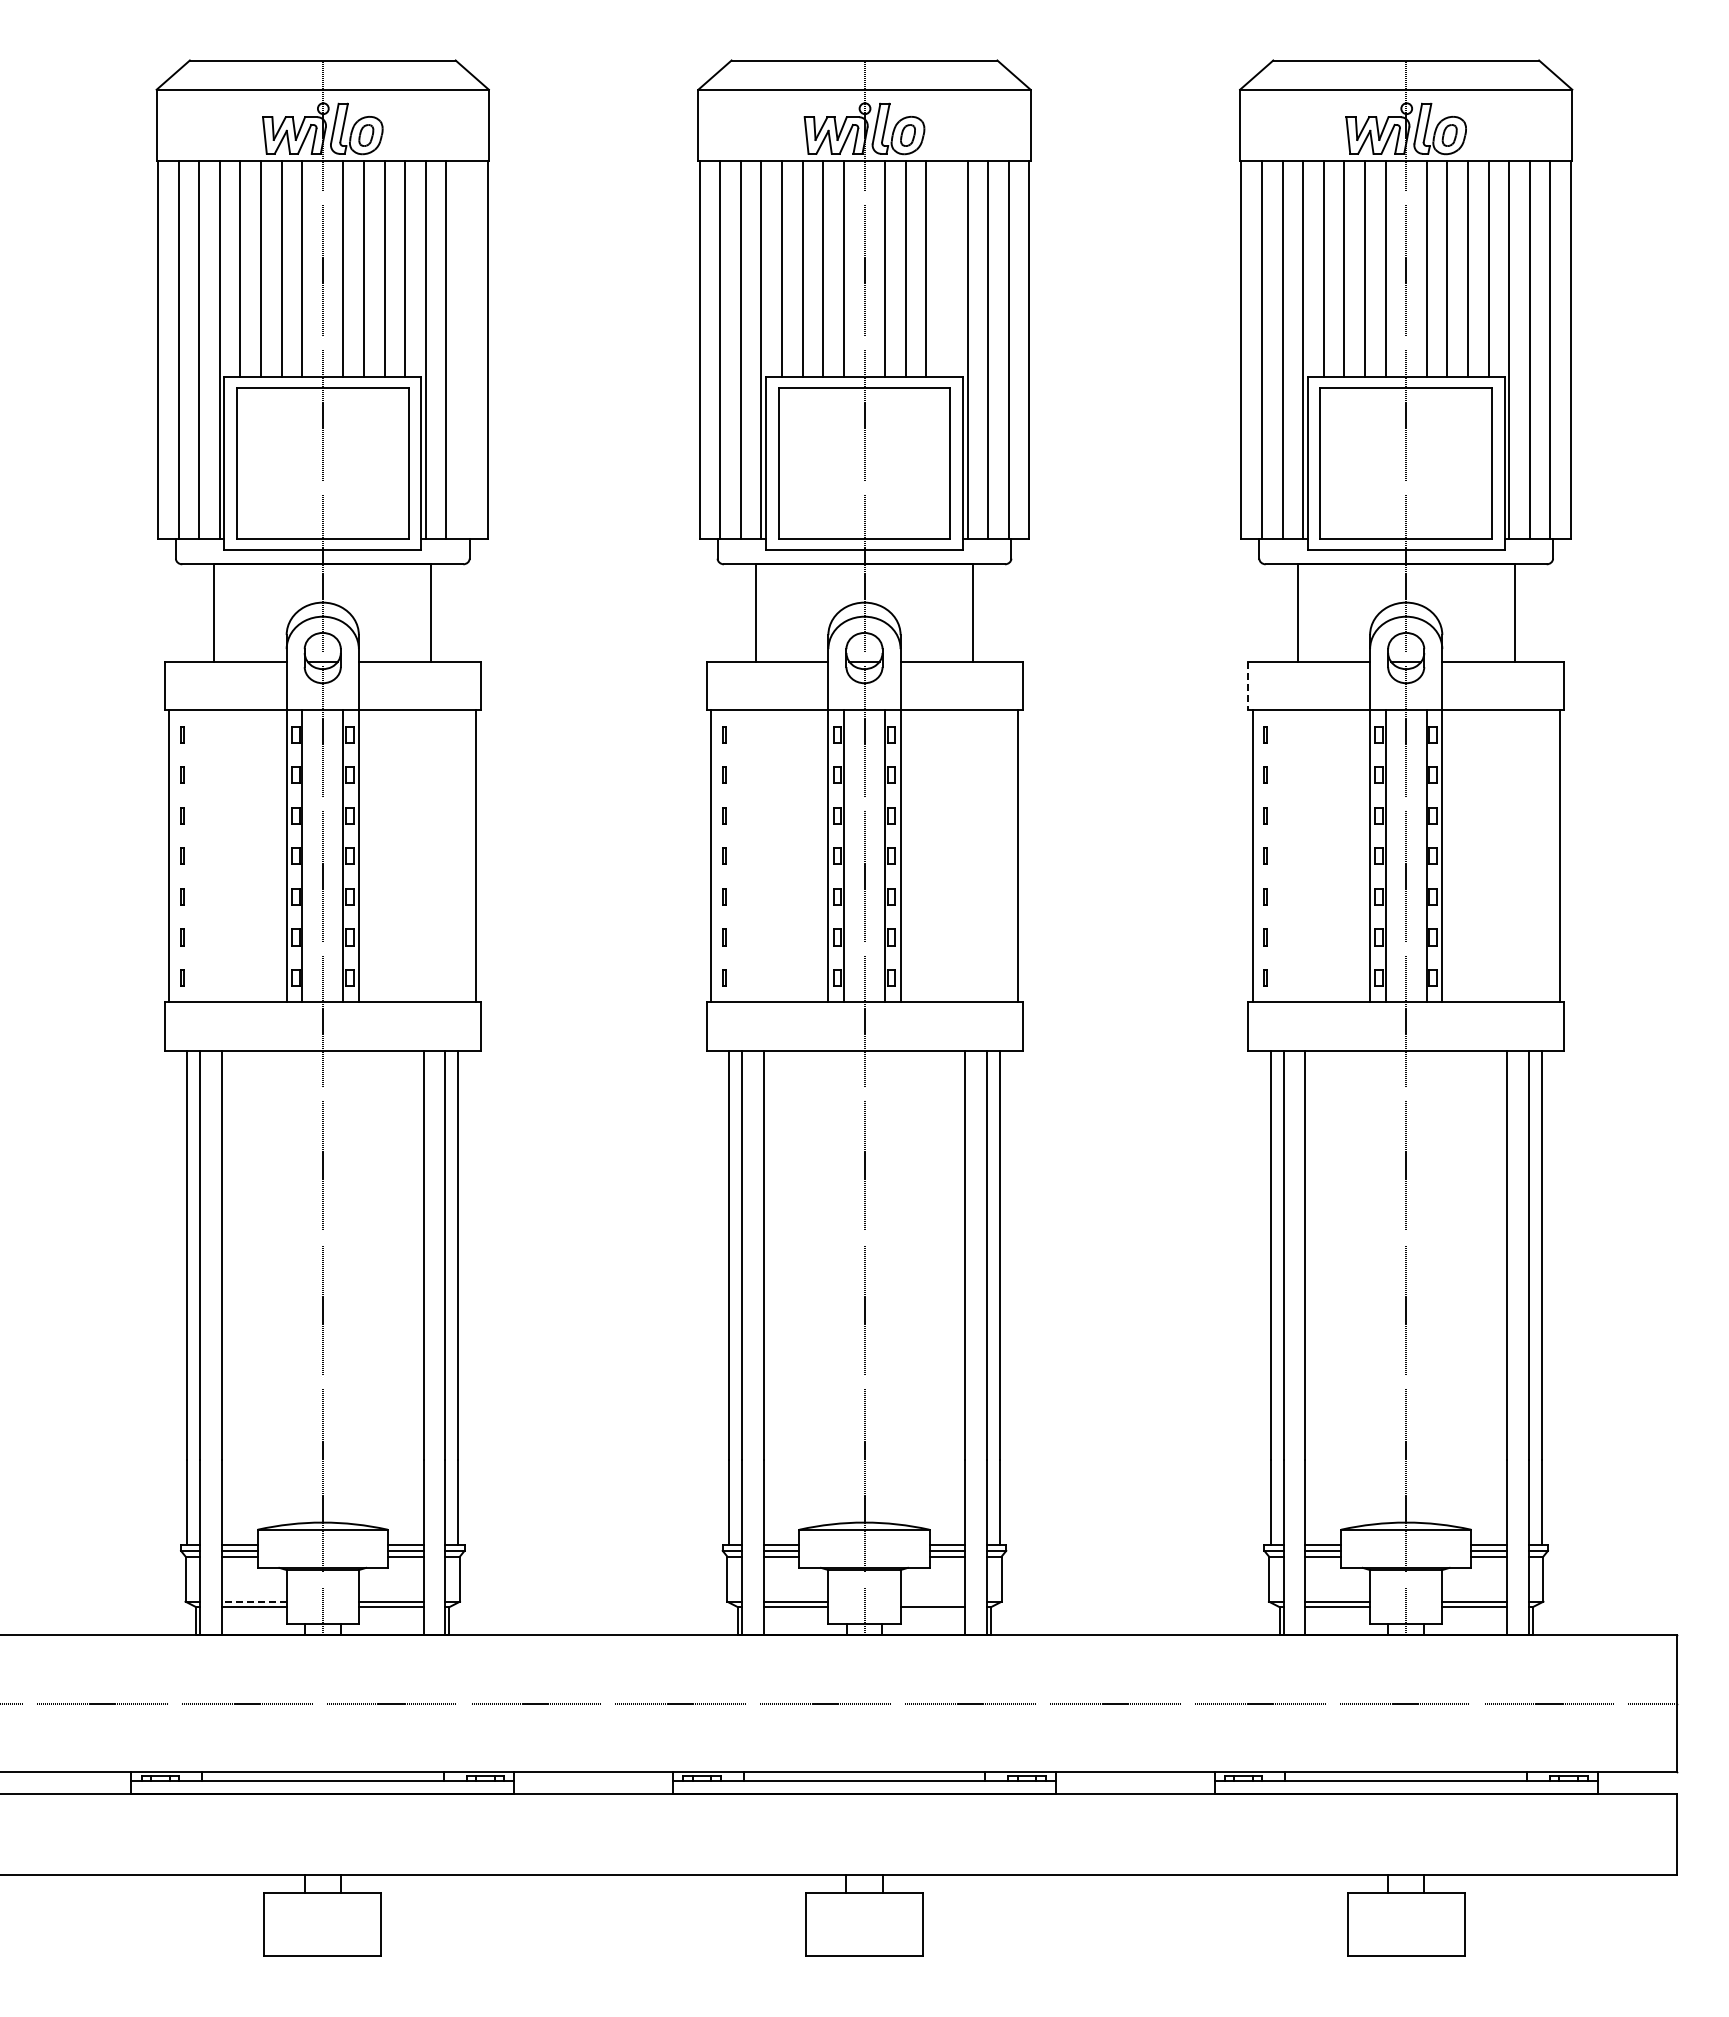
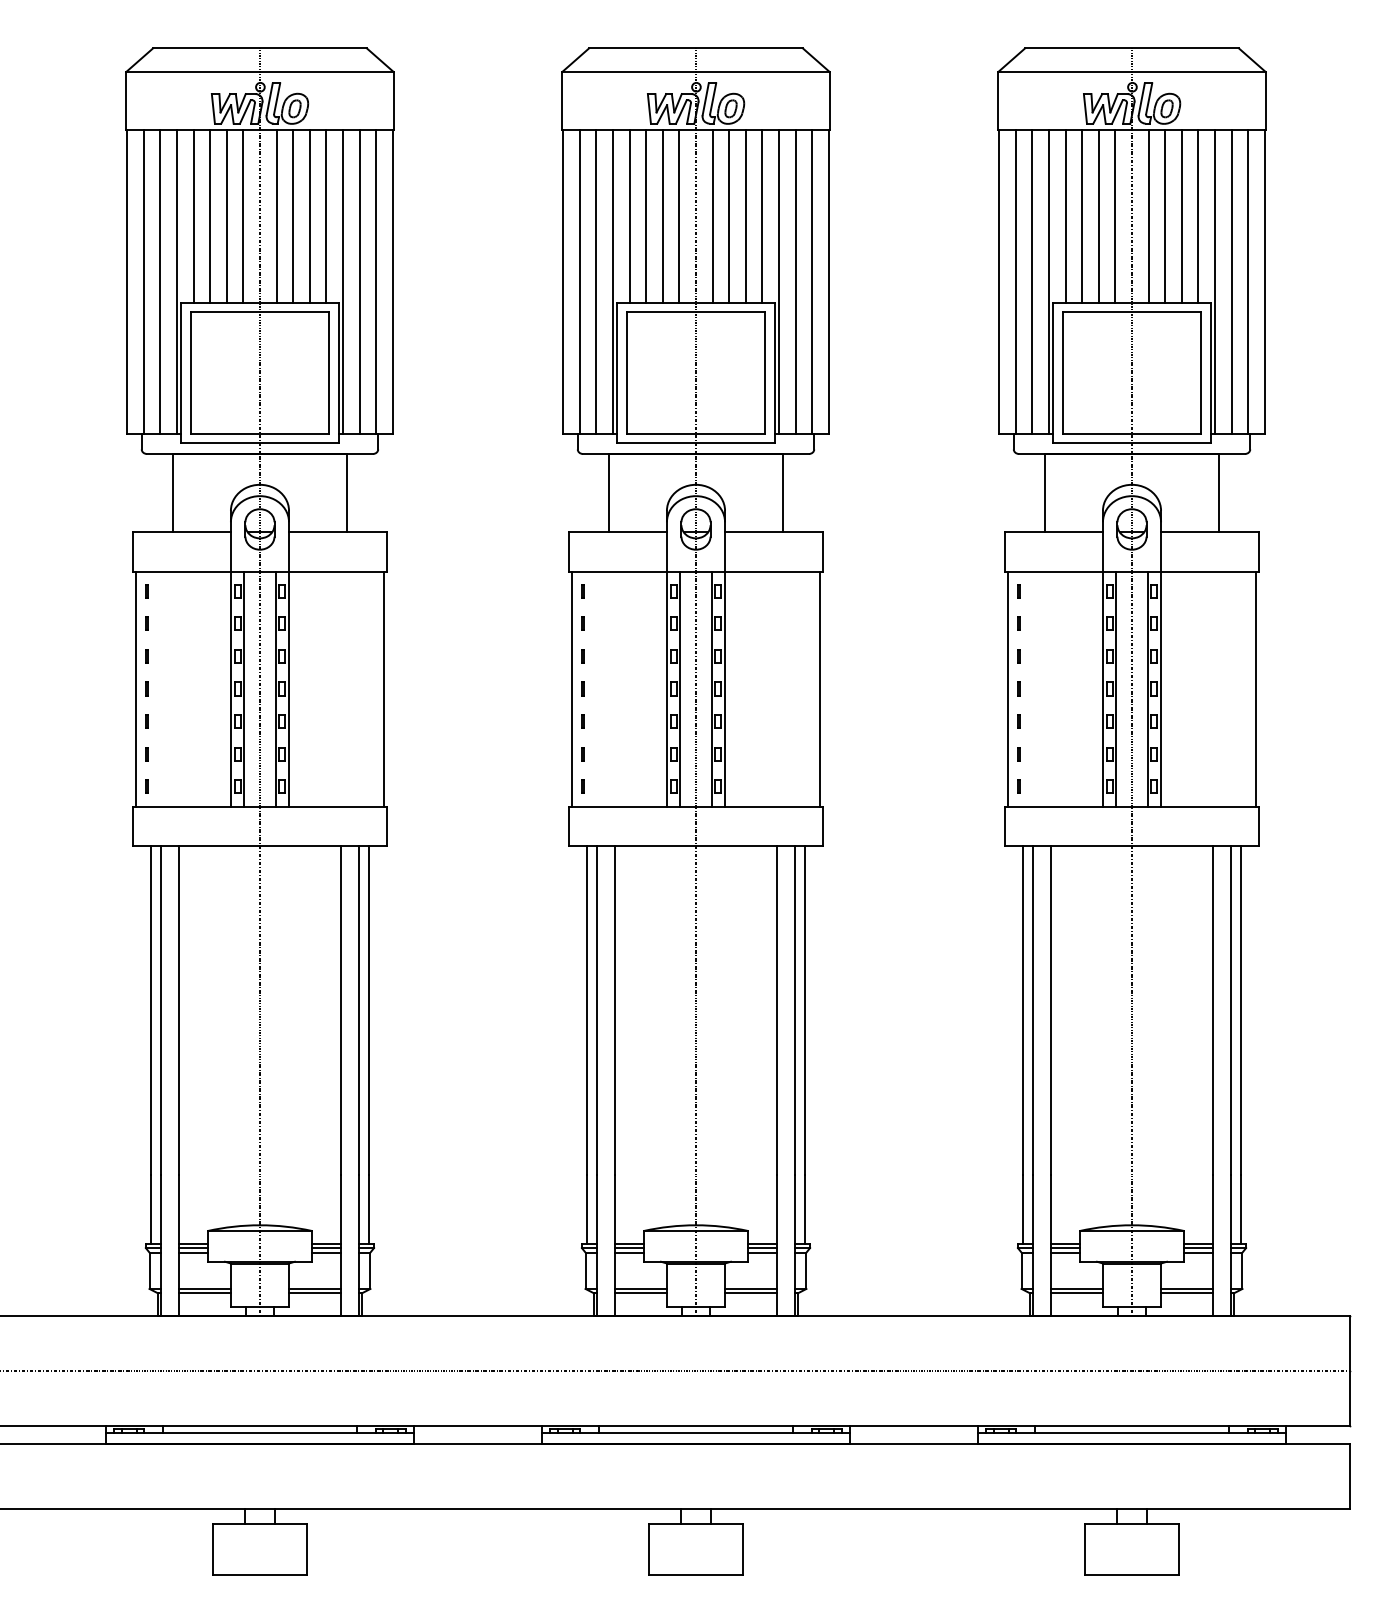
line: (946, 268) -> (762, 215), added
line: (467, 350) -> (376, 281), added
line: (1248, 686) -> (1005, 552), dashed -> solid
line: (253, 1601) -> (204, 1288), dashed -> solid
line: (932, 1601) -> (750, 1288), added

